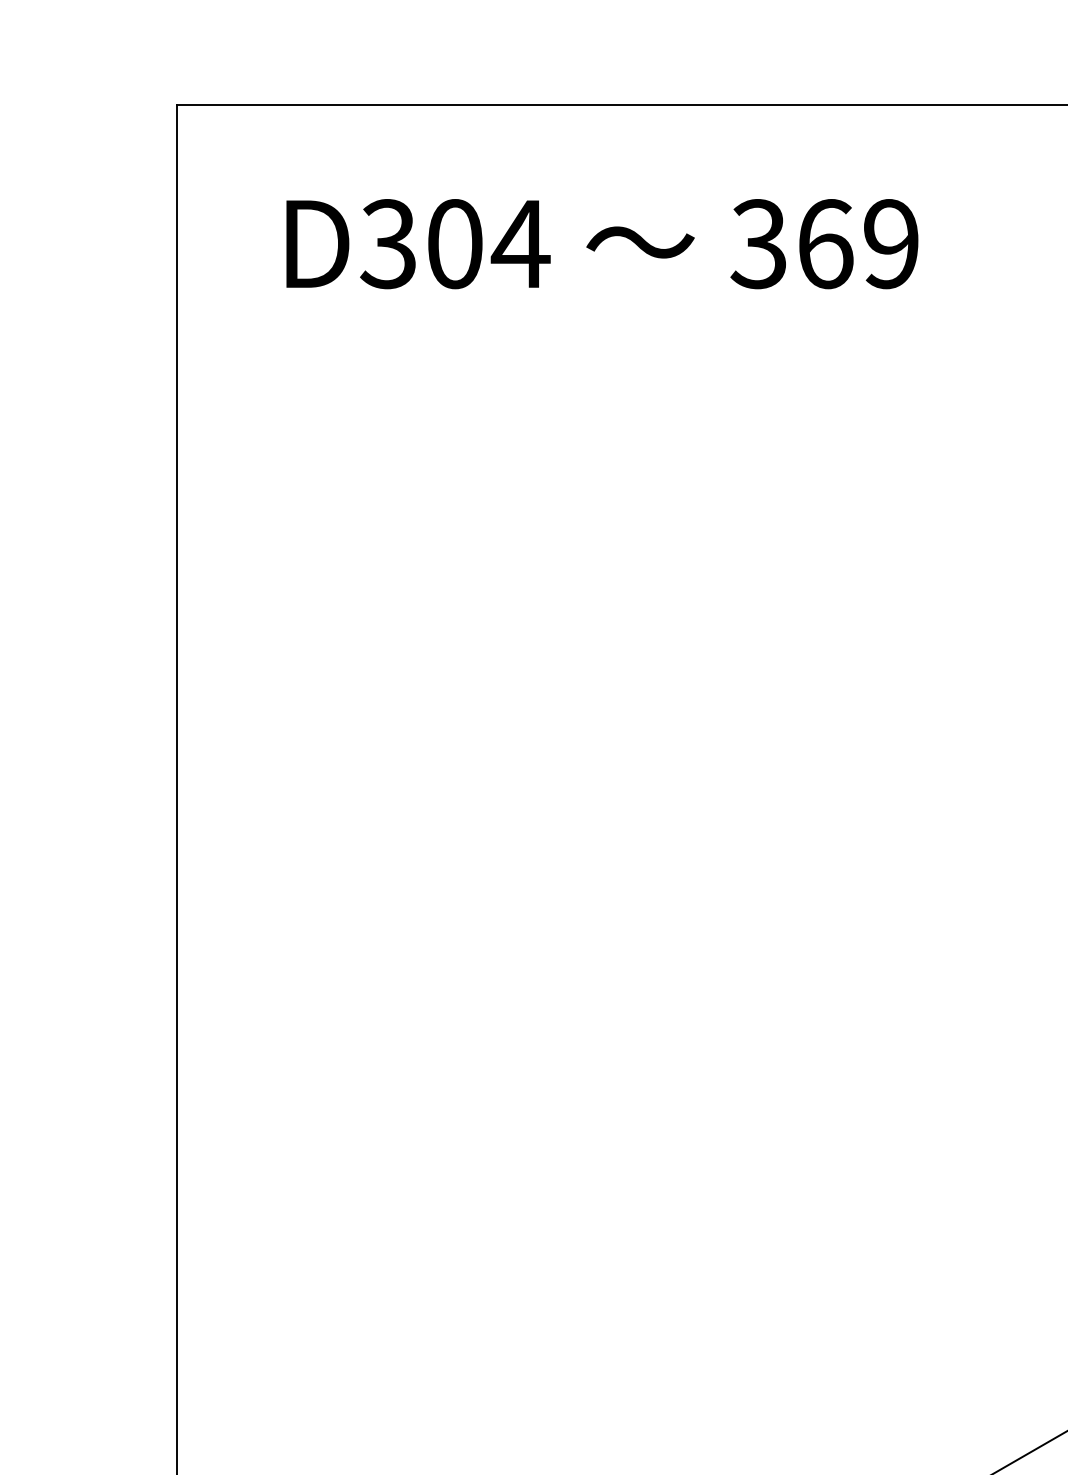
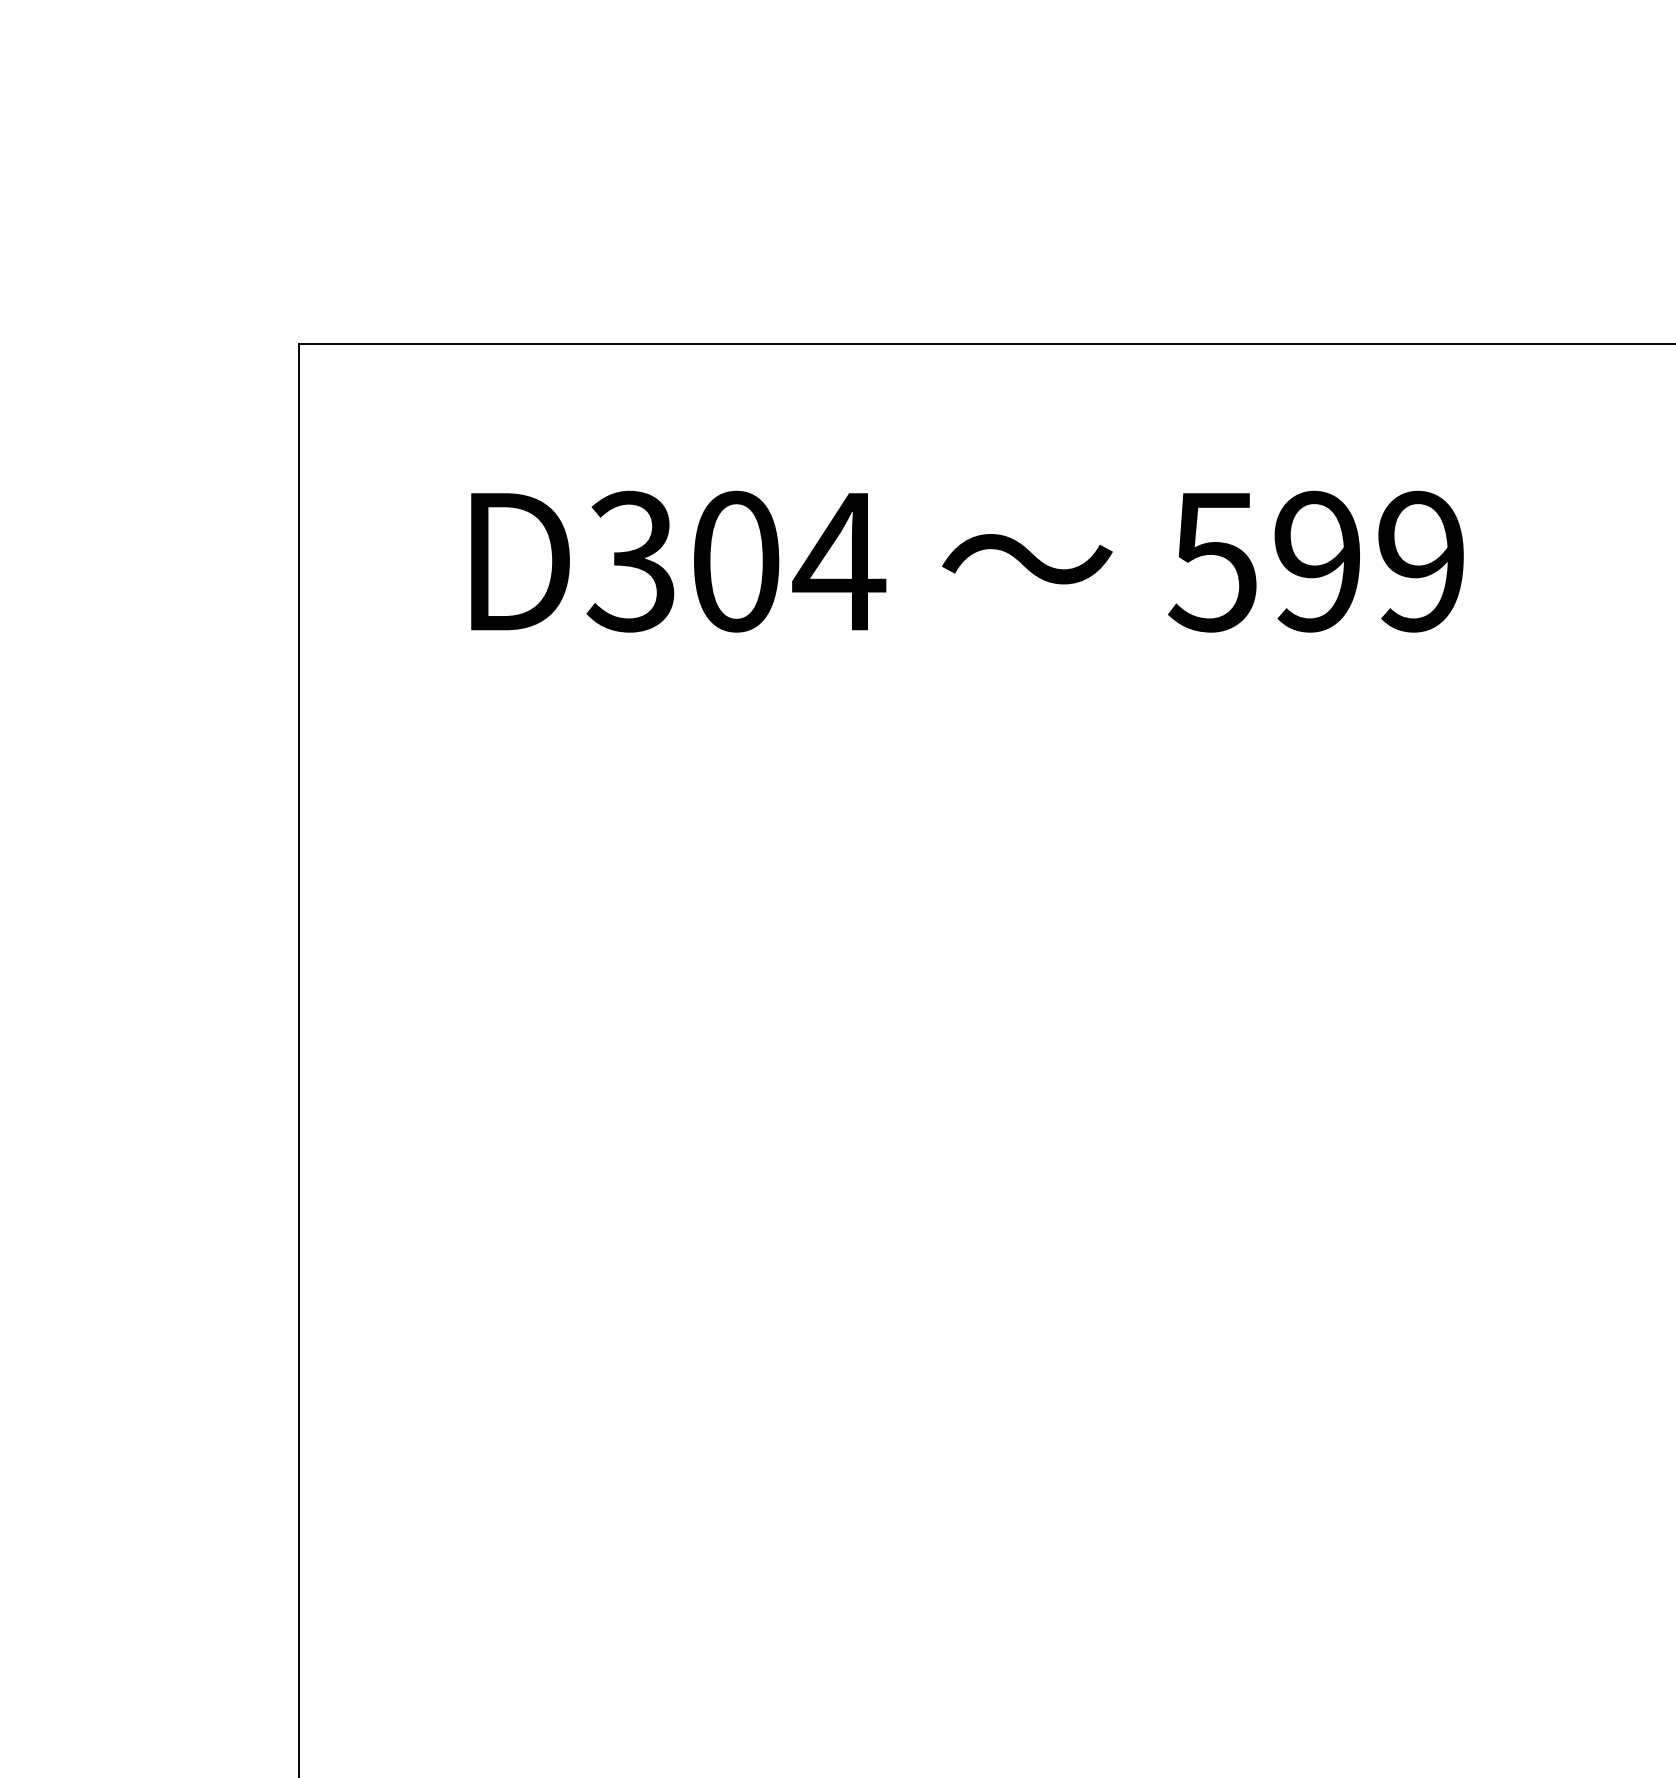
text: (791, 244) -> (1264, 562), 369 -> 599

